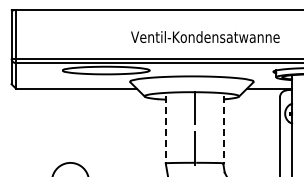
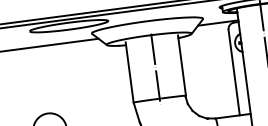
line: (165, 130) -> (129, 73), dashed -> solid
line: (223, 130) -> (181, 66), dashed -> solid

